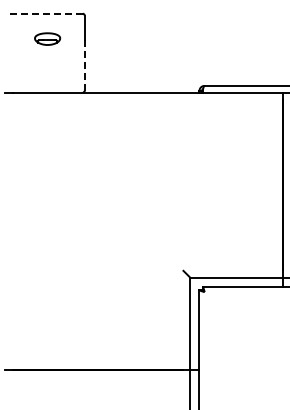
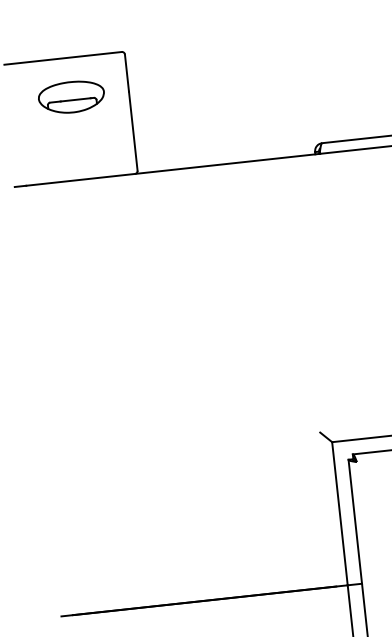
line: (44, 13) -> (62, 58), dashed -> solid
part: (47, 38) -> (71, 96), size x1.67
line: (84, 65) -> (132, 131), dashed -> solid

